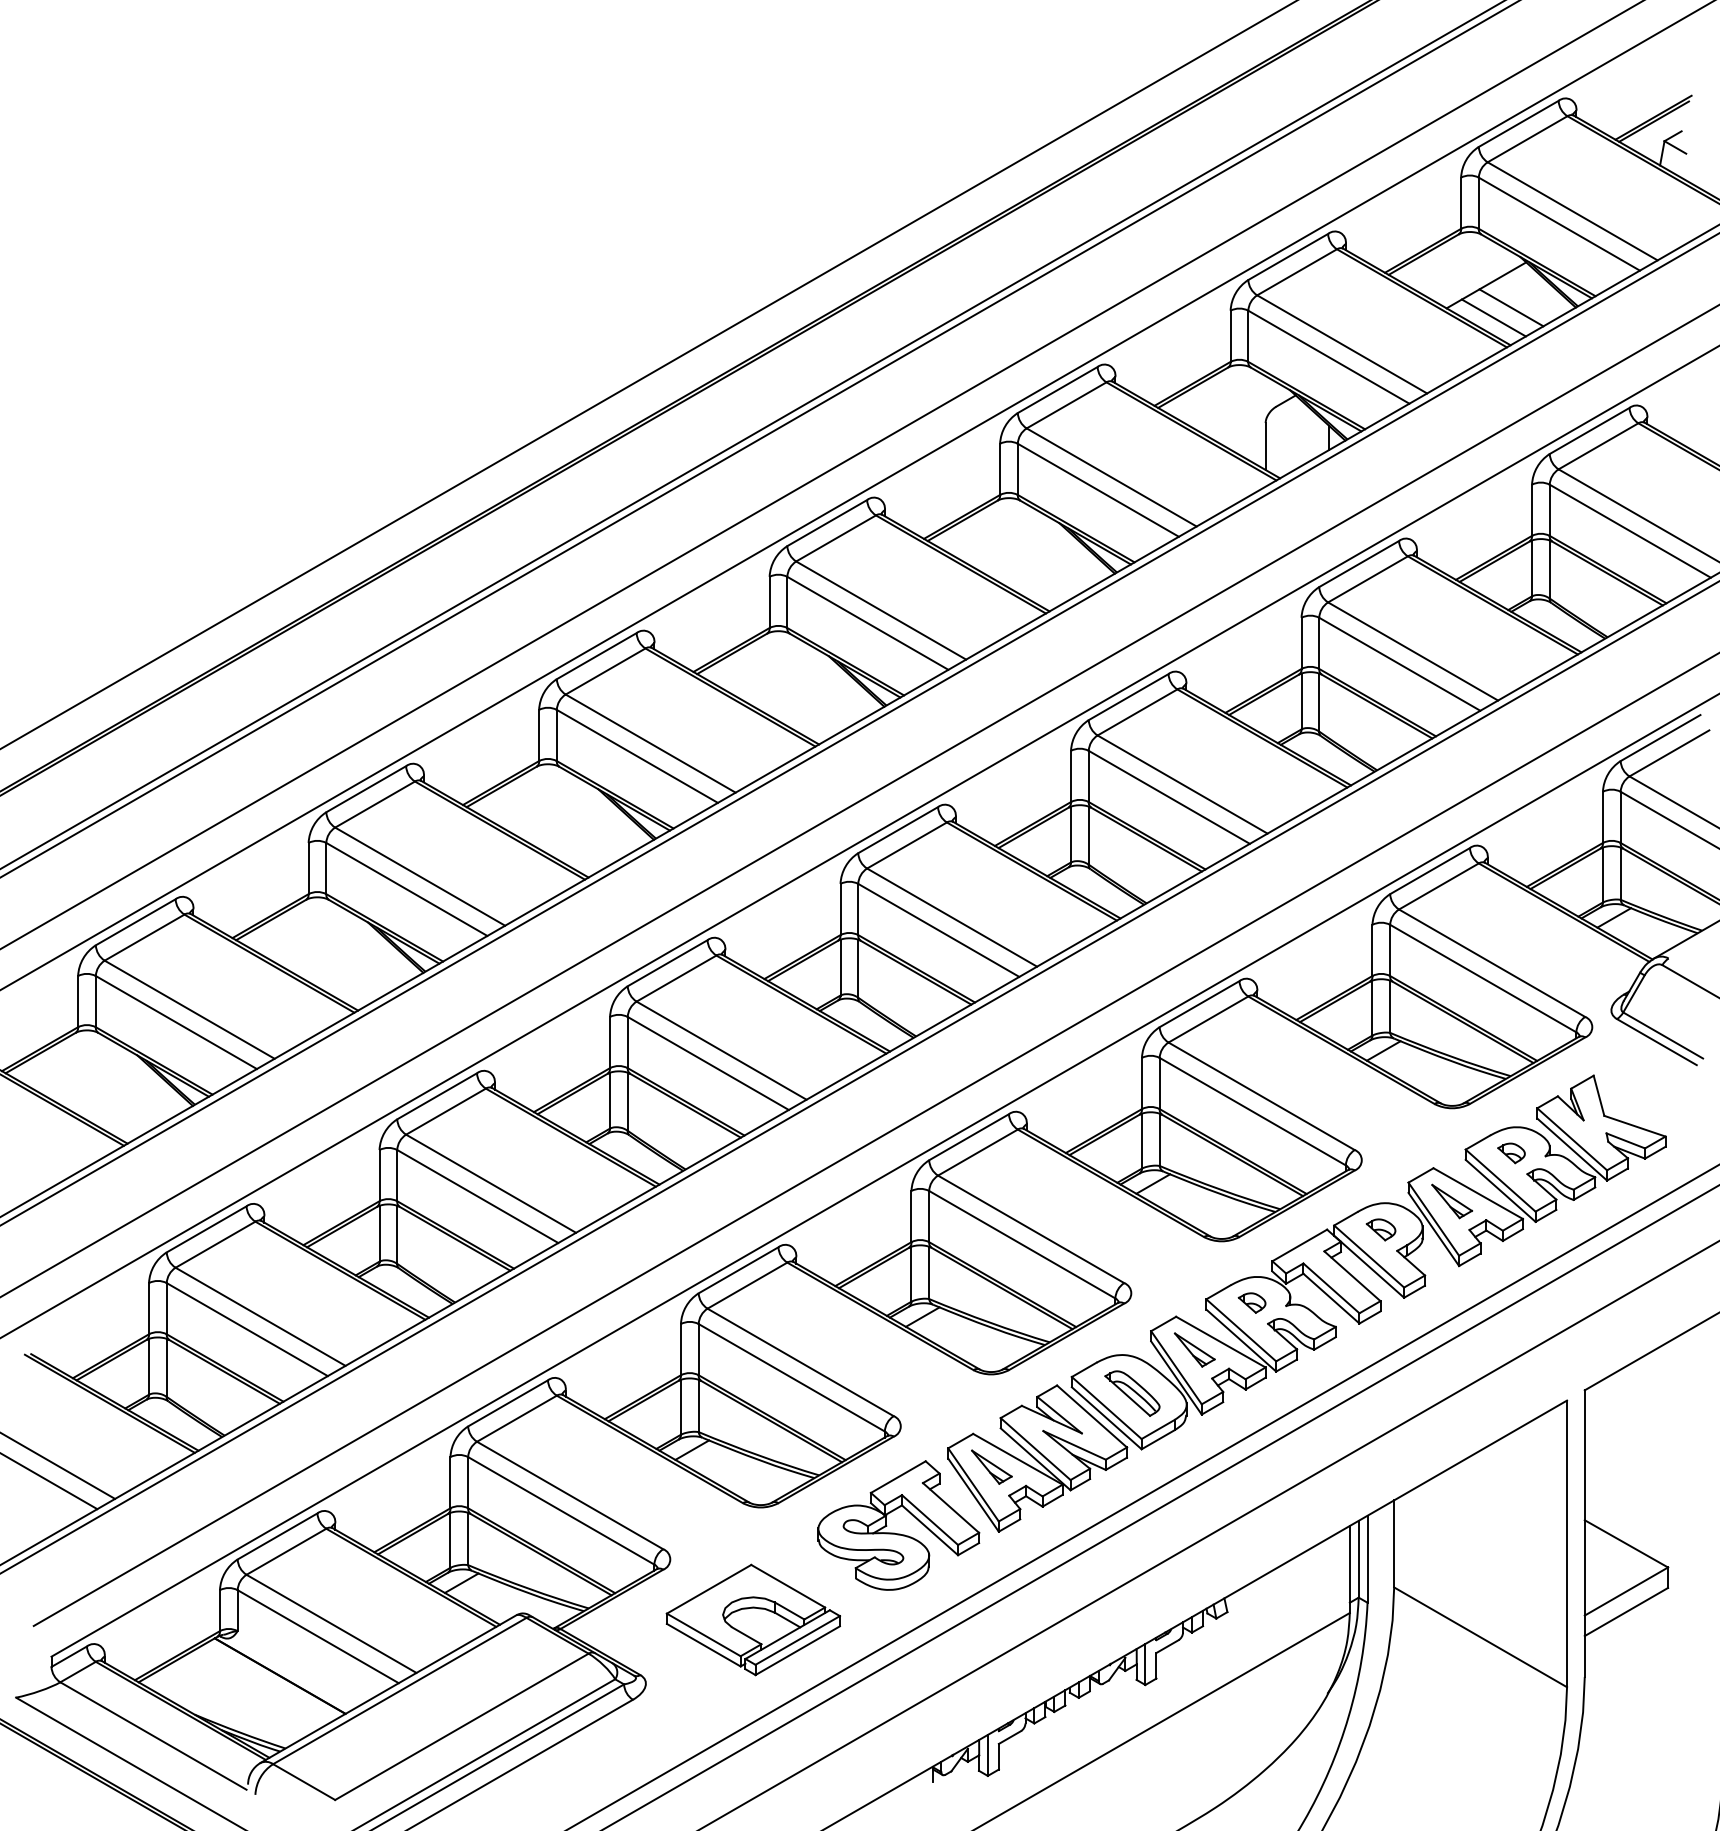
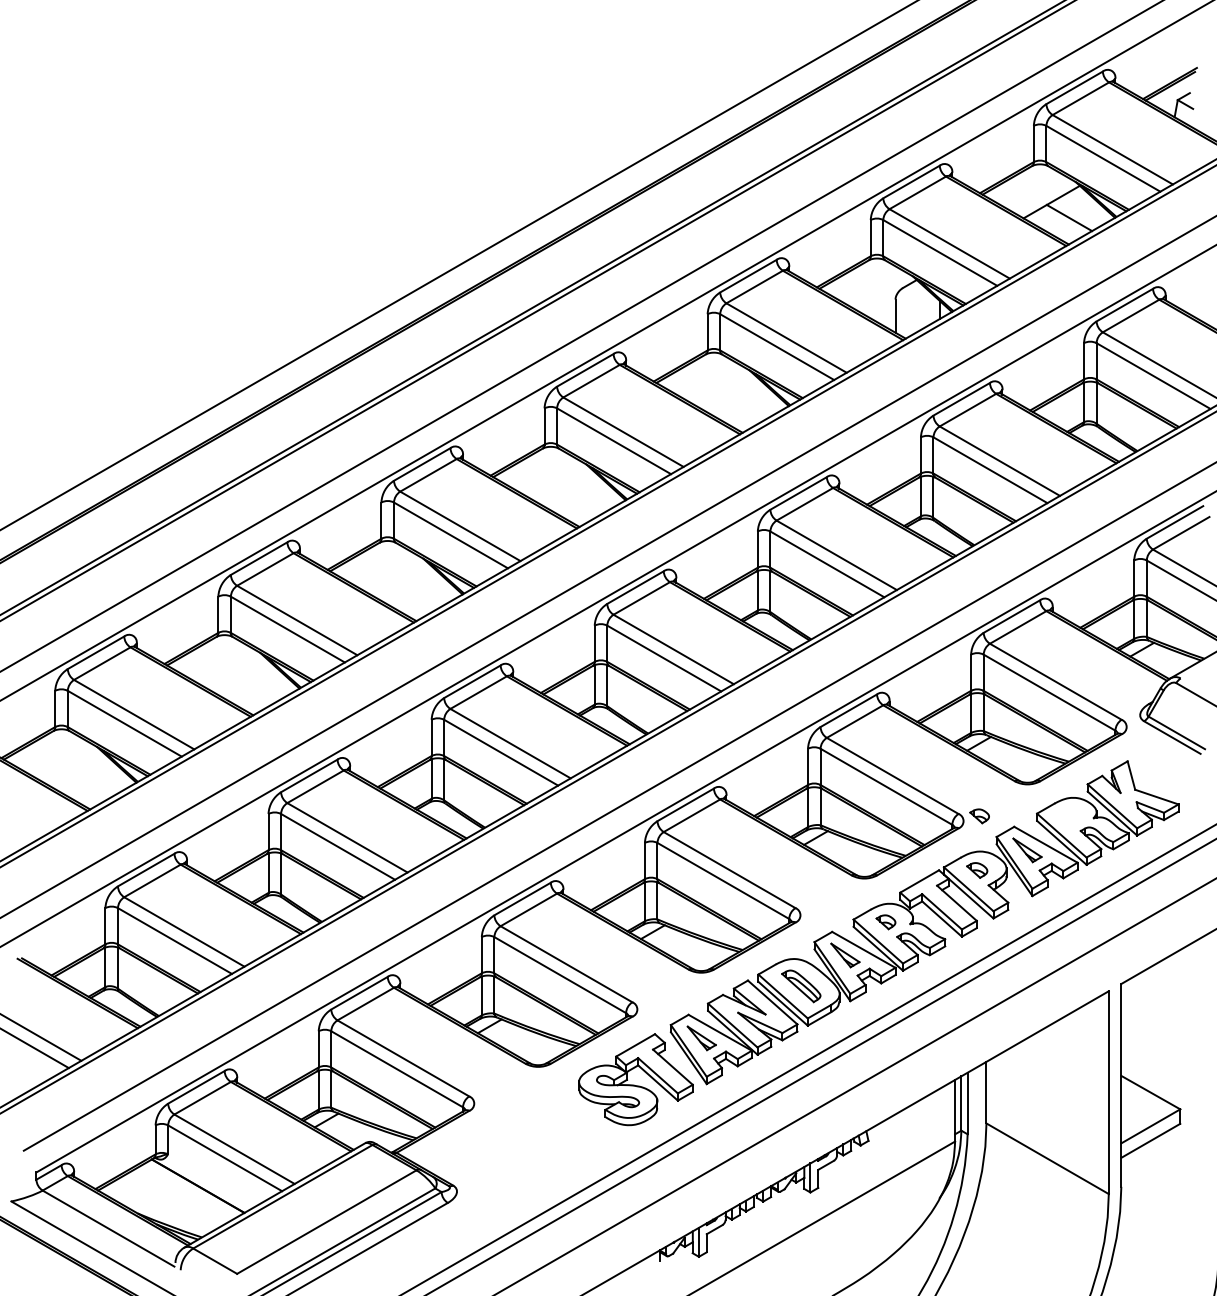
line: (1493, 317) -> (1056, 224), removed
part: (1511, 1153) -> (979, 816), moved
part: (752, 1619) -> (532, 1146), removed

